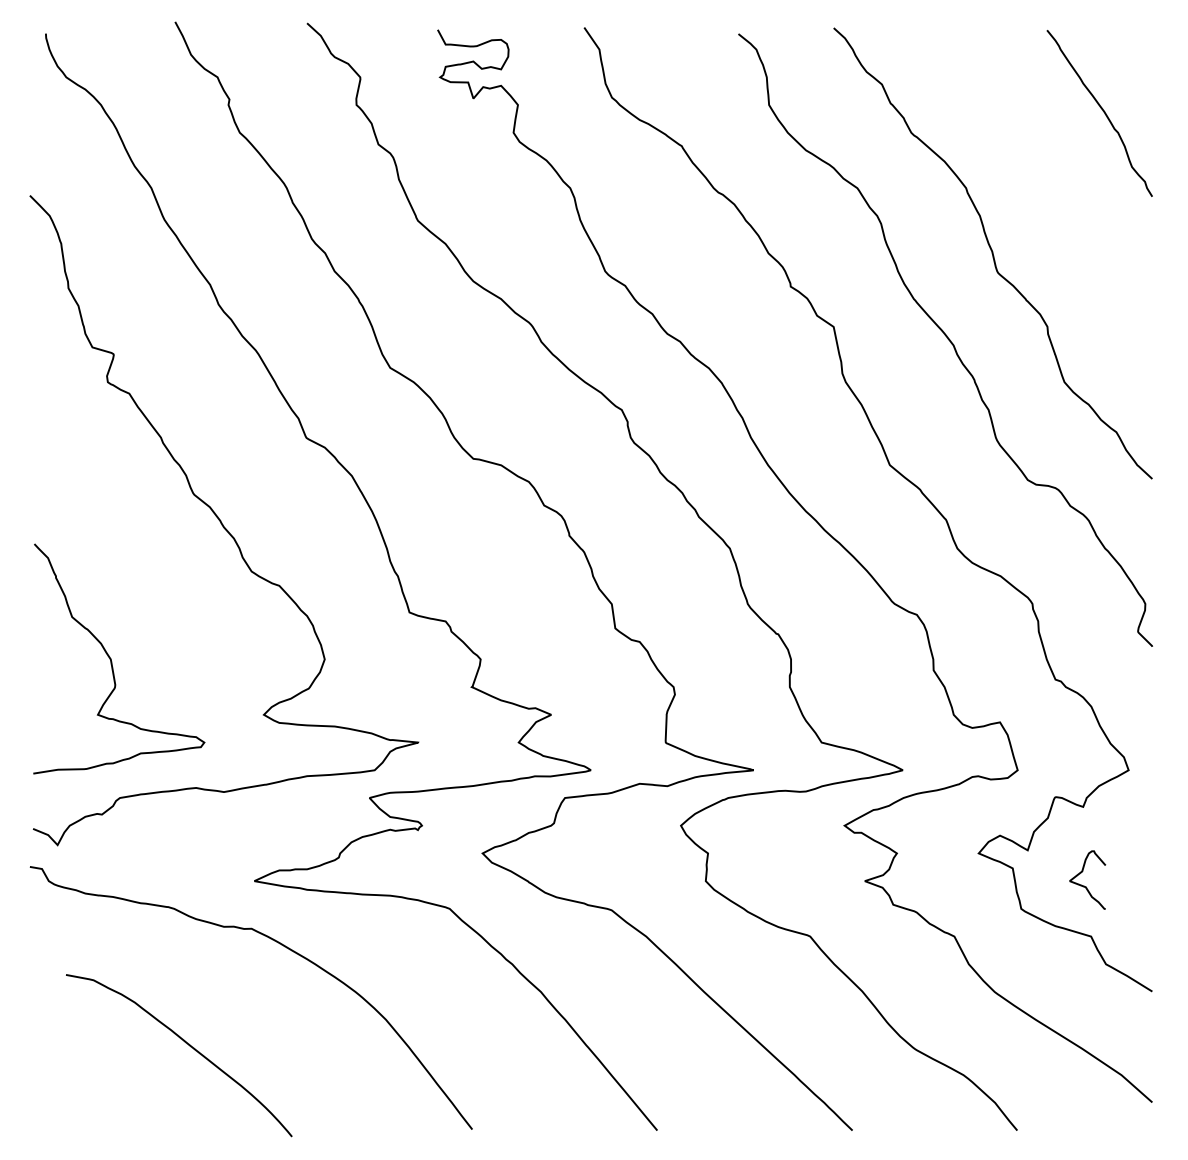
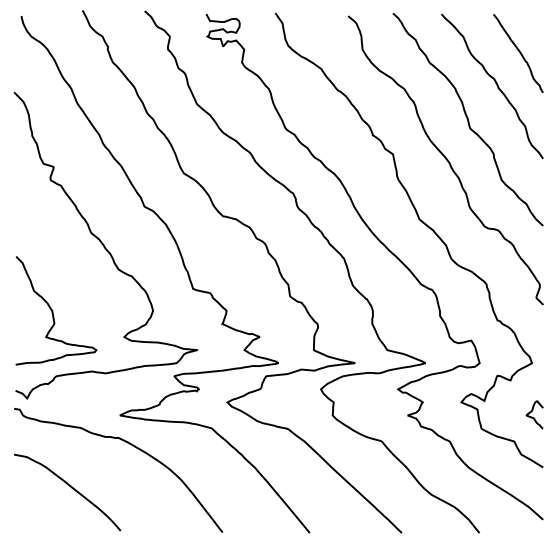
curve: (1053, 181) -> (496, 85), added
curve: (1083, 883) -> (532, 416), moved
curve: (187, 1046) -> (71, 488), moved

